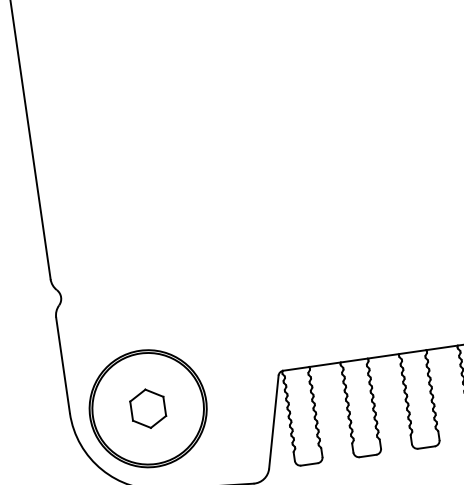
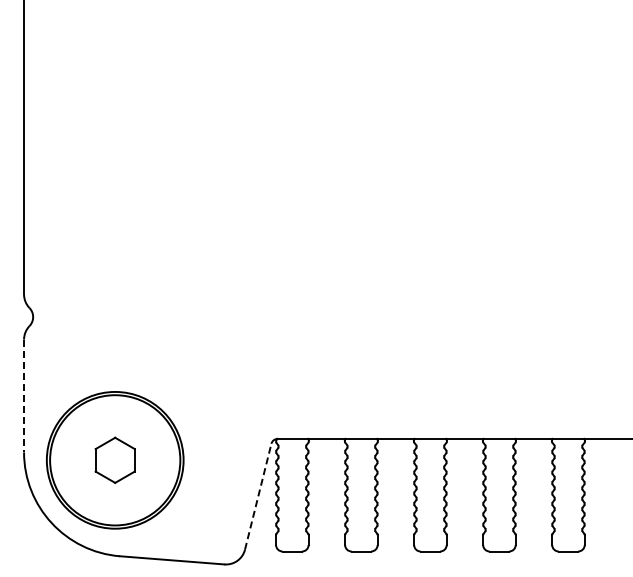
line: (63, 365) -> (24, 396), solid -> dashed
line: (274, 421) -> (258, 496), solid -> dashed

